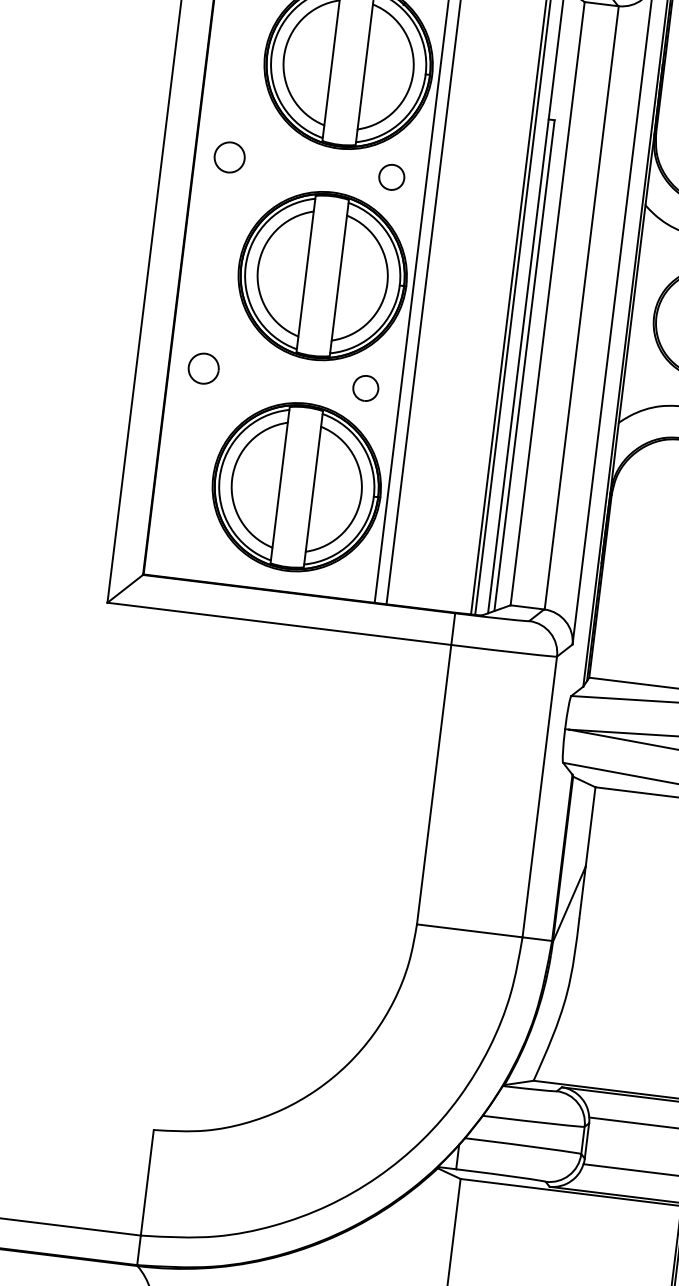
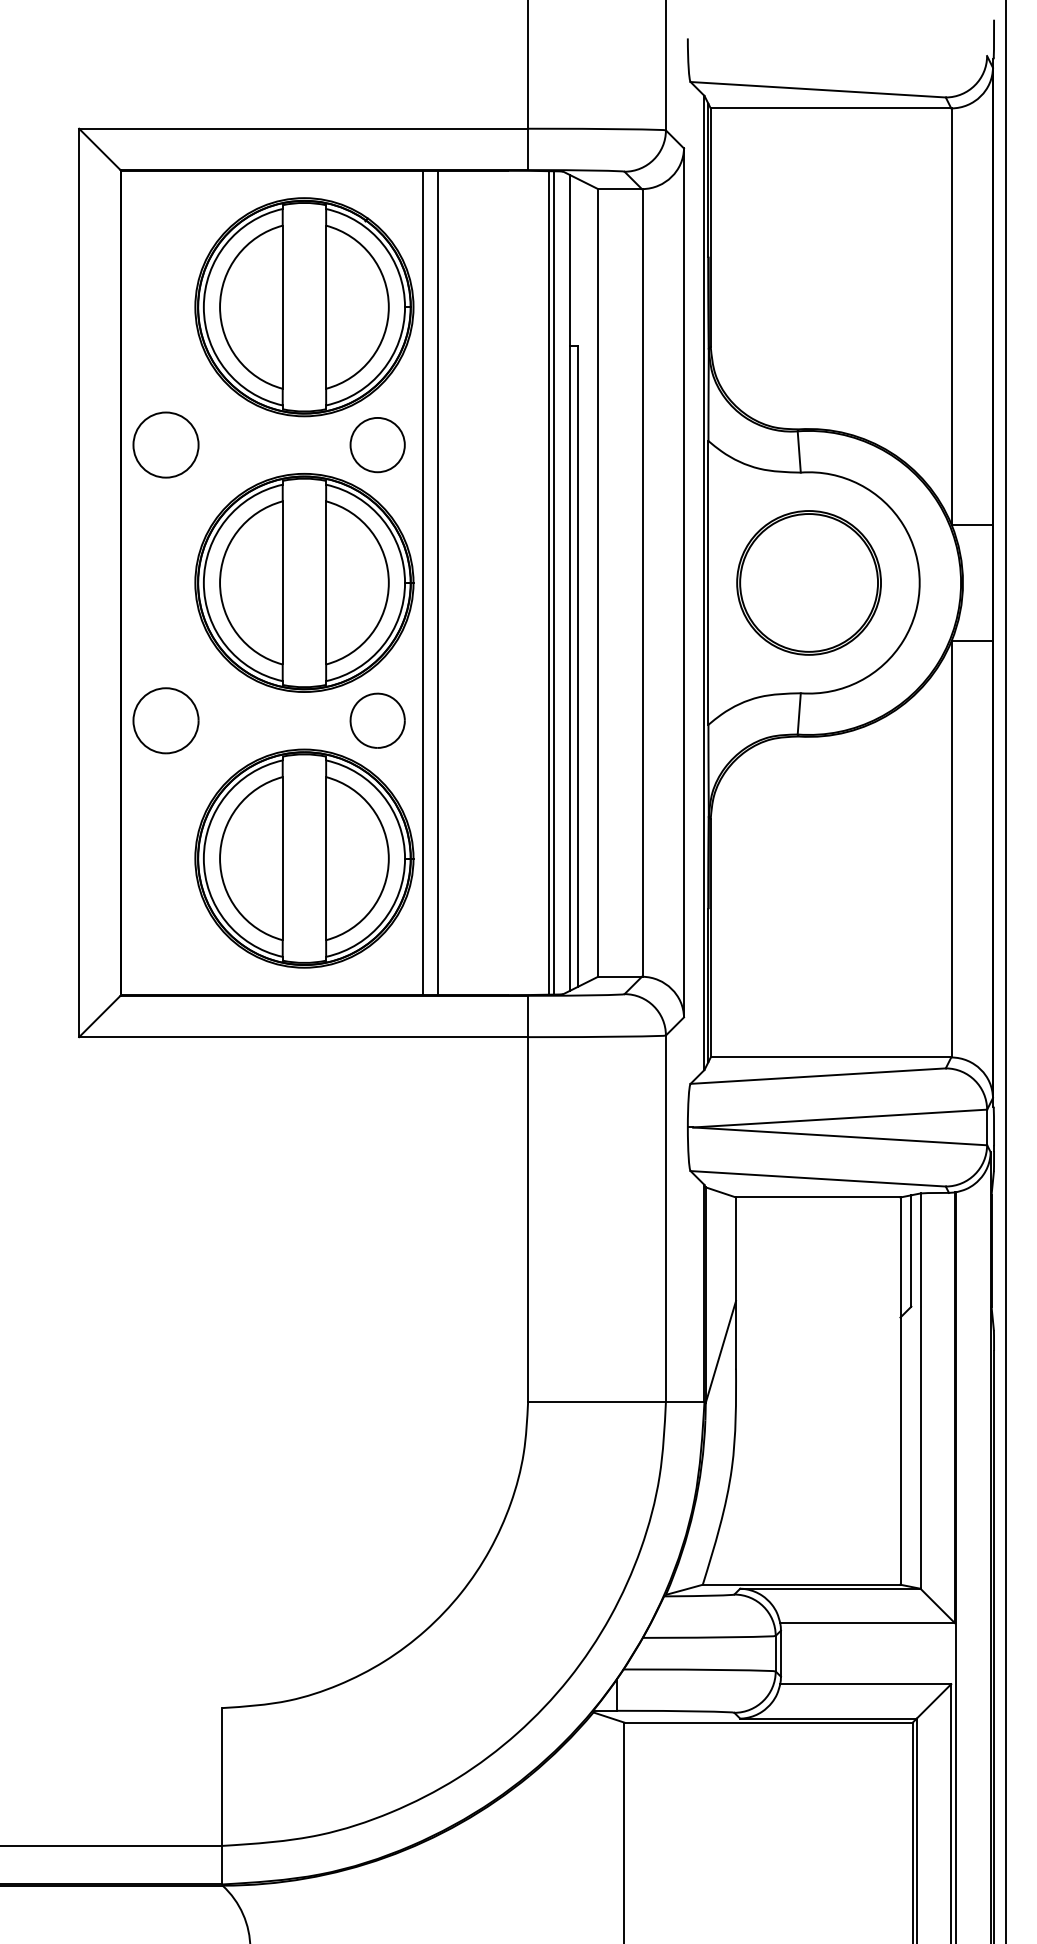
circle: (229, 156) -> (165, 444), size x1.67
circle: (391, 176) -> (377, 444), size x1.67
part: (203, 368) -> (165, 720), size x1.67
part: (365, 388) -> (377, 720), size x1.67

